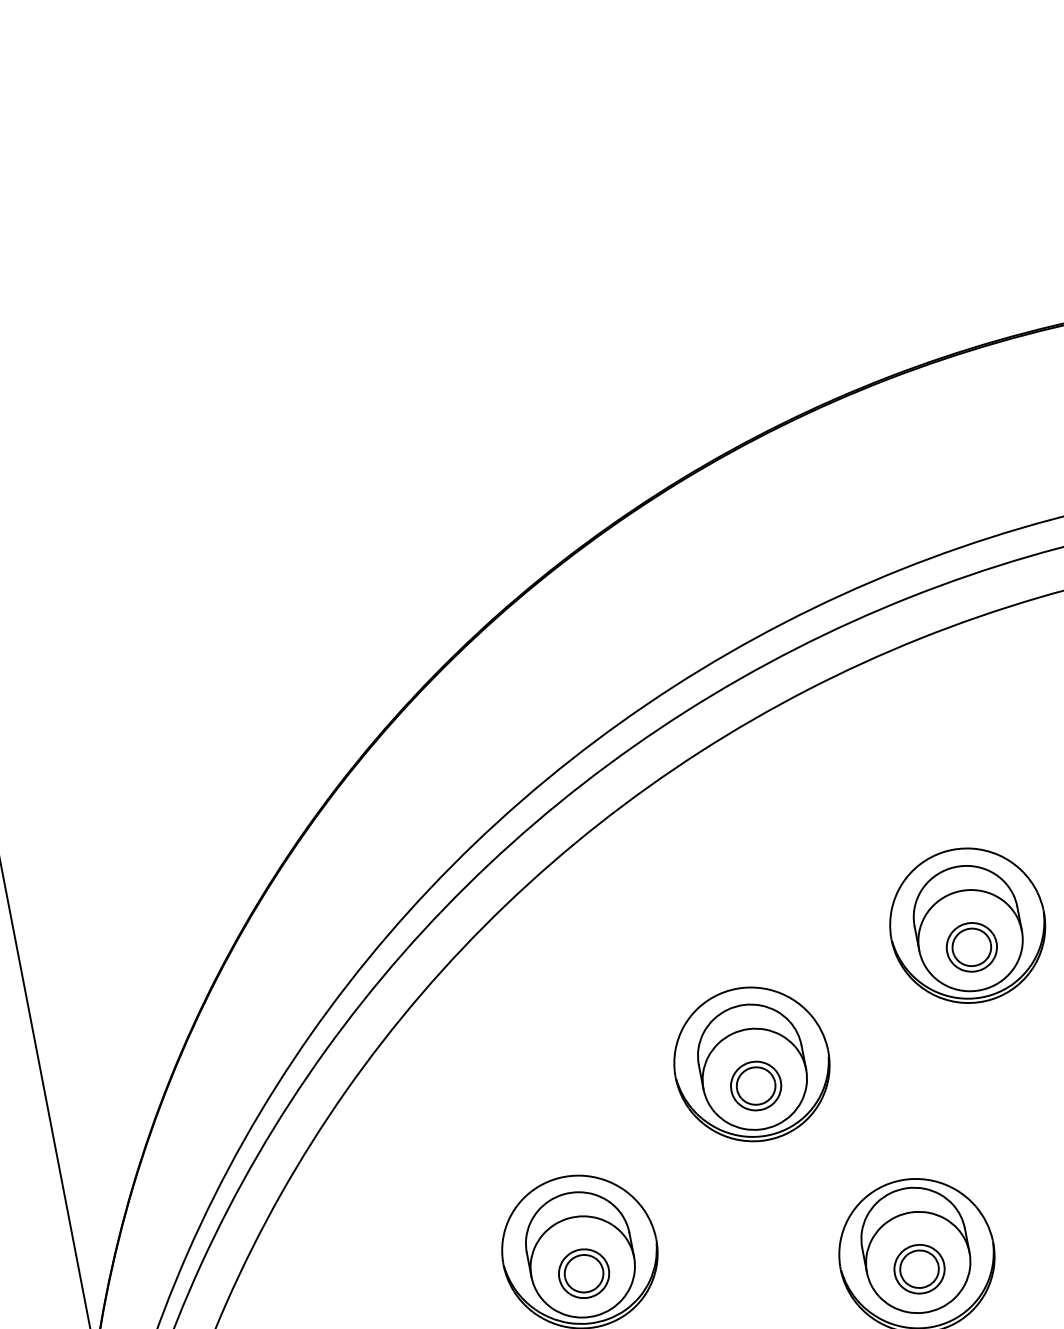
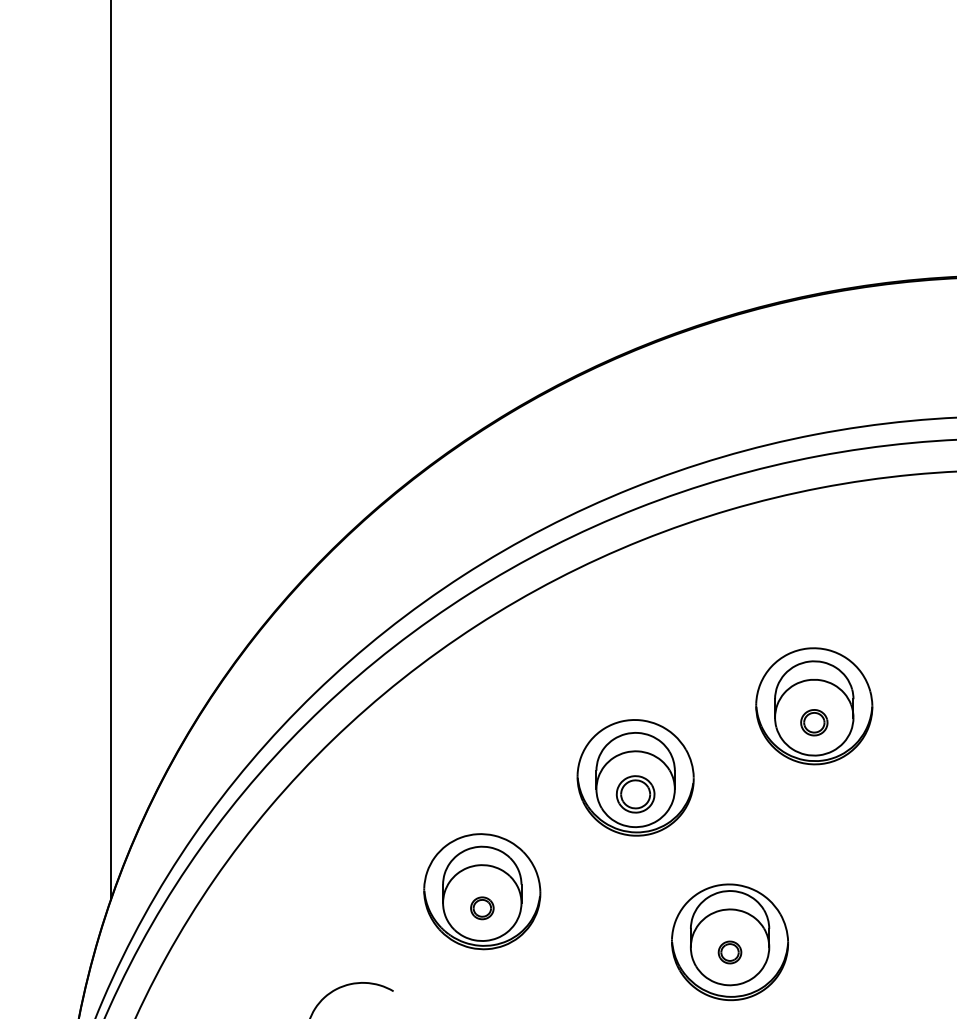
part: (972, 946) -> (814, 722), size x0.7
part: (918, 1269) -> (729, 952), size x0.6
part: (584, 1274) -> (482, 908), size x0.6

